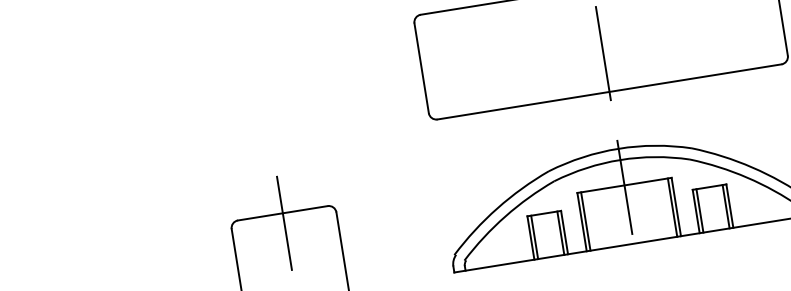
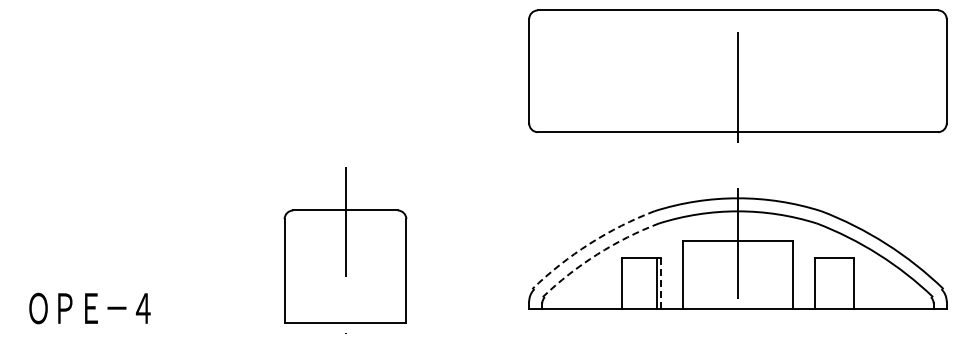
line: (726, 206) -> (849, 283), removed
line: (672, 207) -> (788, 274), removed
arc: (497, 208) -> (589, 243), solid -> dashed
line: (699, 210) -> (818, 283), removed
arc: (505, 216) -> (597, 254), solid -> dashed
line: (585, 221) -> (687, 274), removed
line: (564, 232) -> (661, 283), solid -> dashed
line: (534, 237) -> (626, 283), removed

